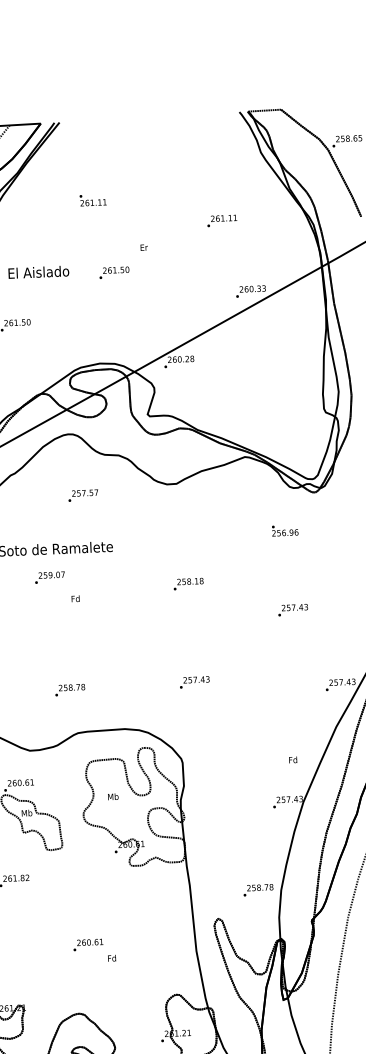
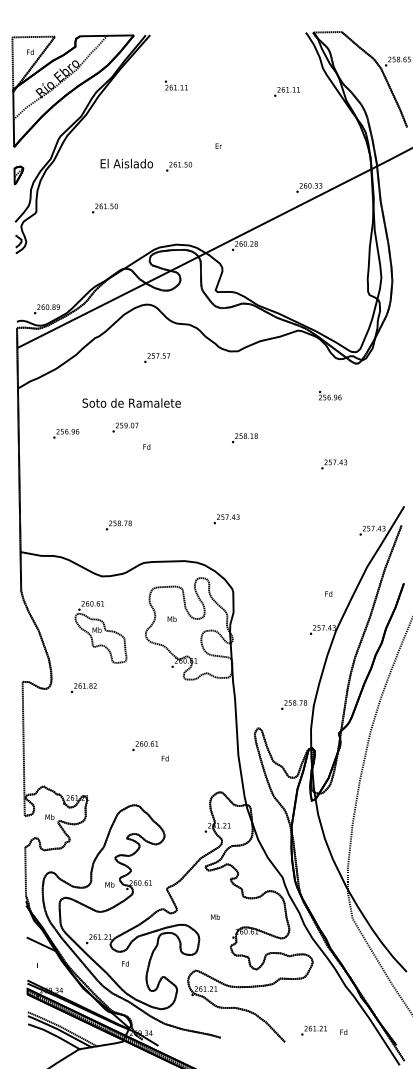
text: (92, 200) -> (175, 85), moved
text: (221, 220) -> (286, 91), moved
text: (114, 272) -> (179, 166), moved
text: (194, 682) -> (226, 519), moved
text: (69, 690) -> (118, 525), moved

